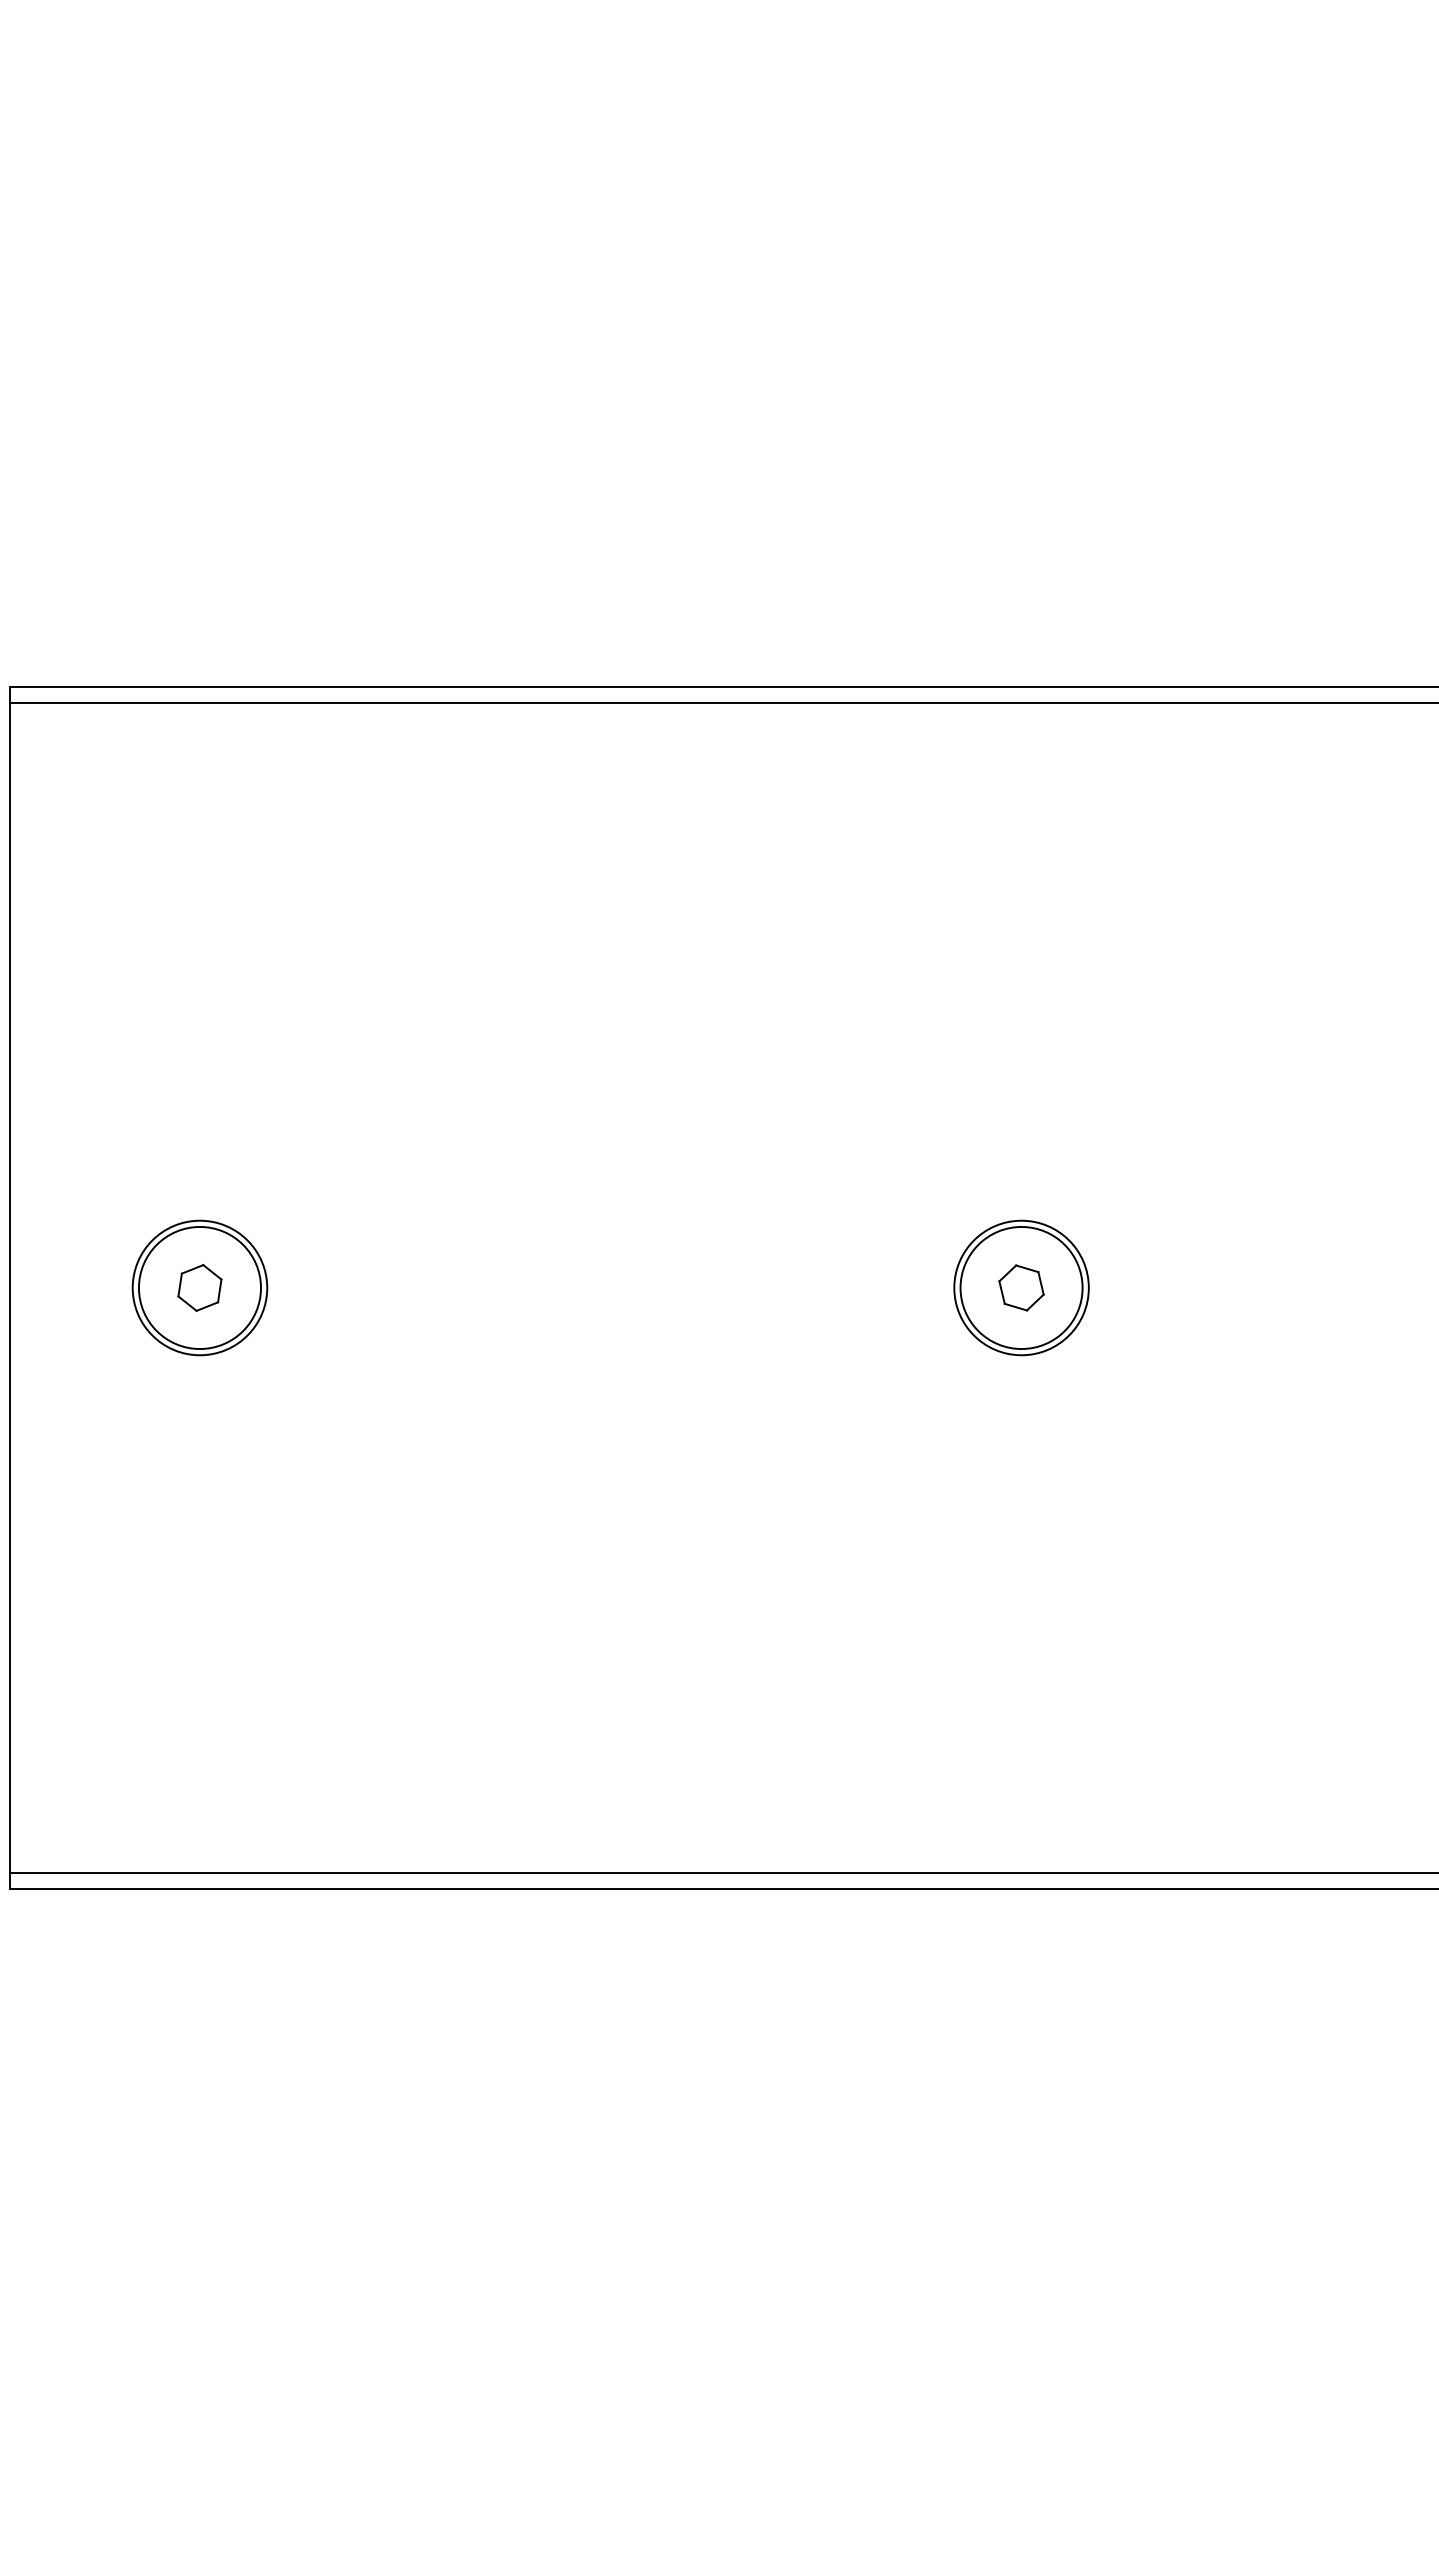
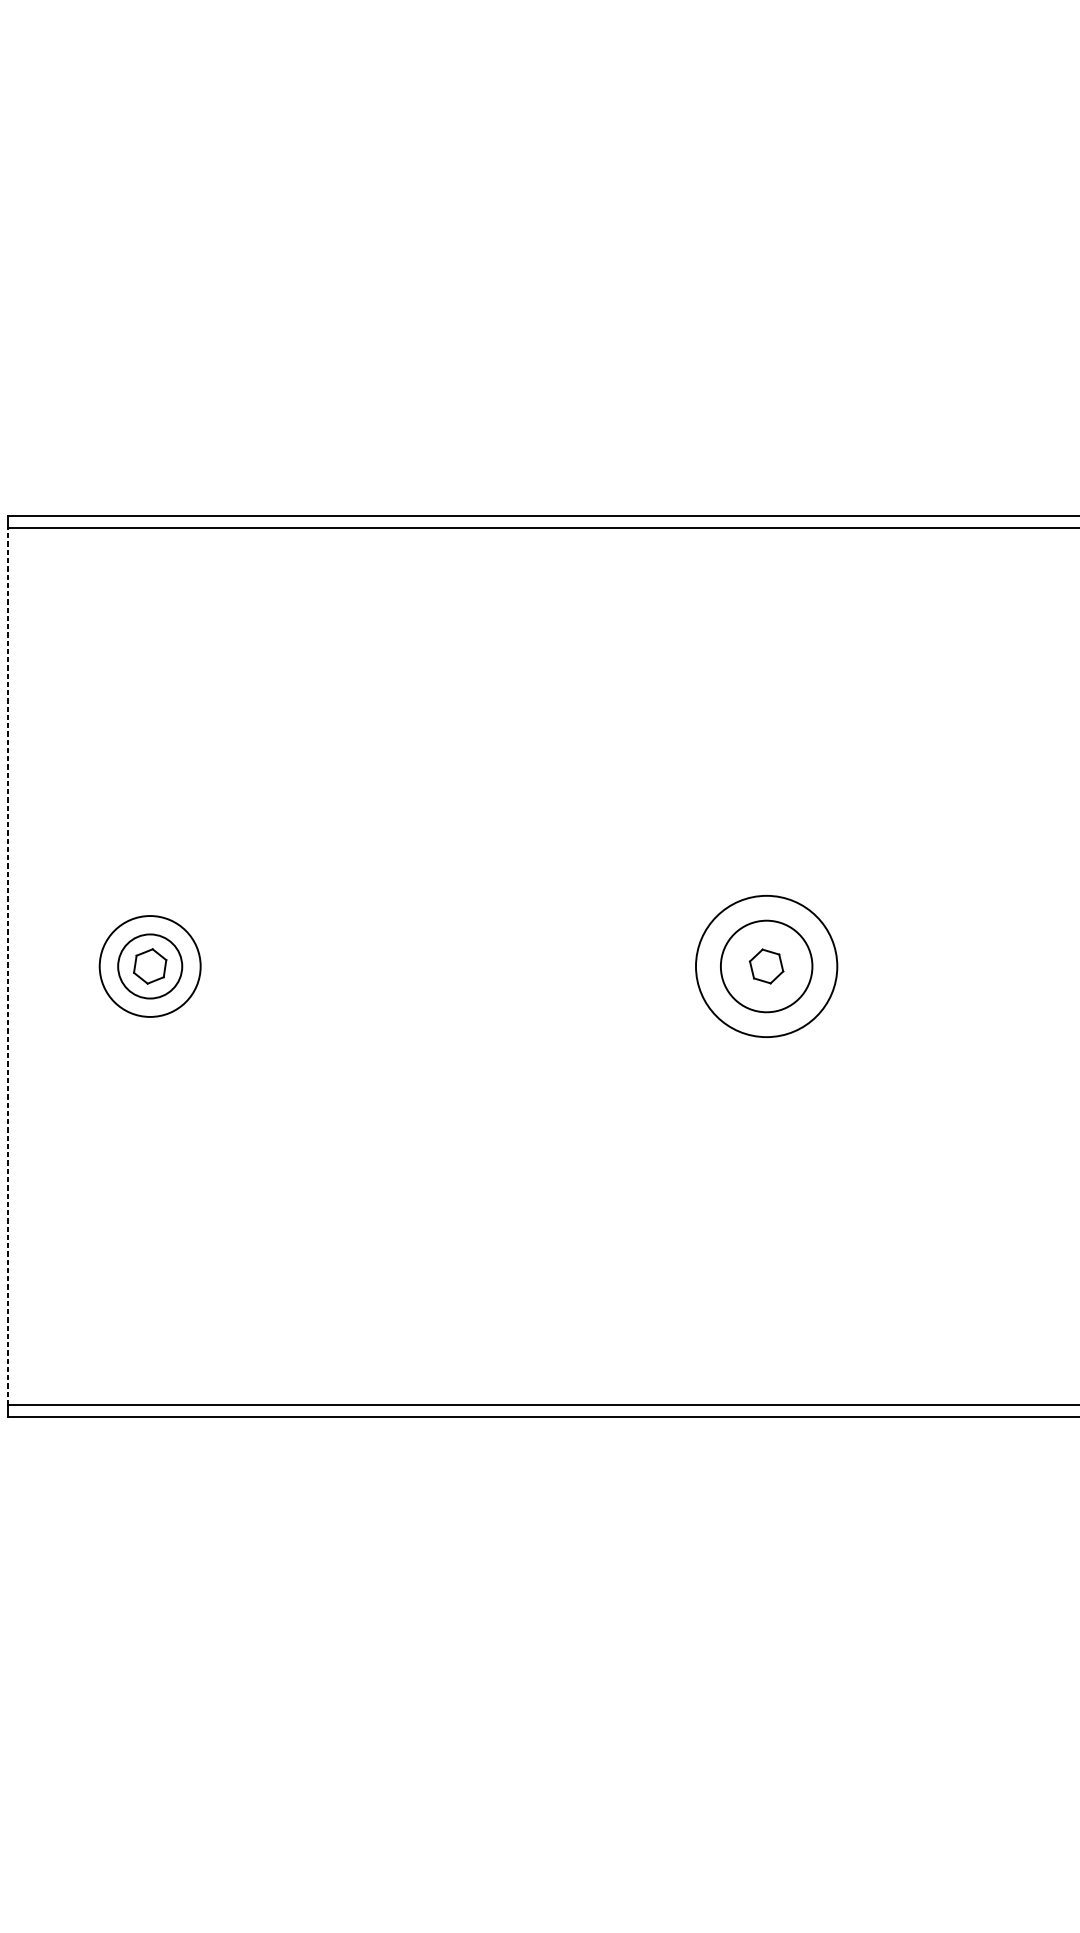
line: (10, 1287) -> (8, 966), solid -> dashed
circle: (199, 1287) -> (149, 966), size x0.7
circle: (1021, 1287) -> (766, 966), size x1.4

